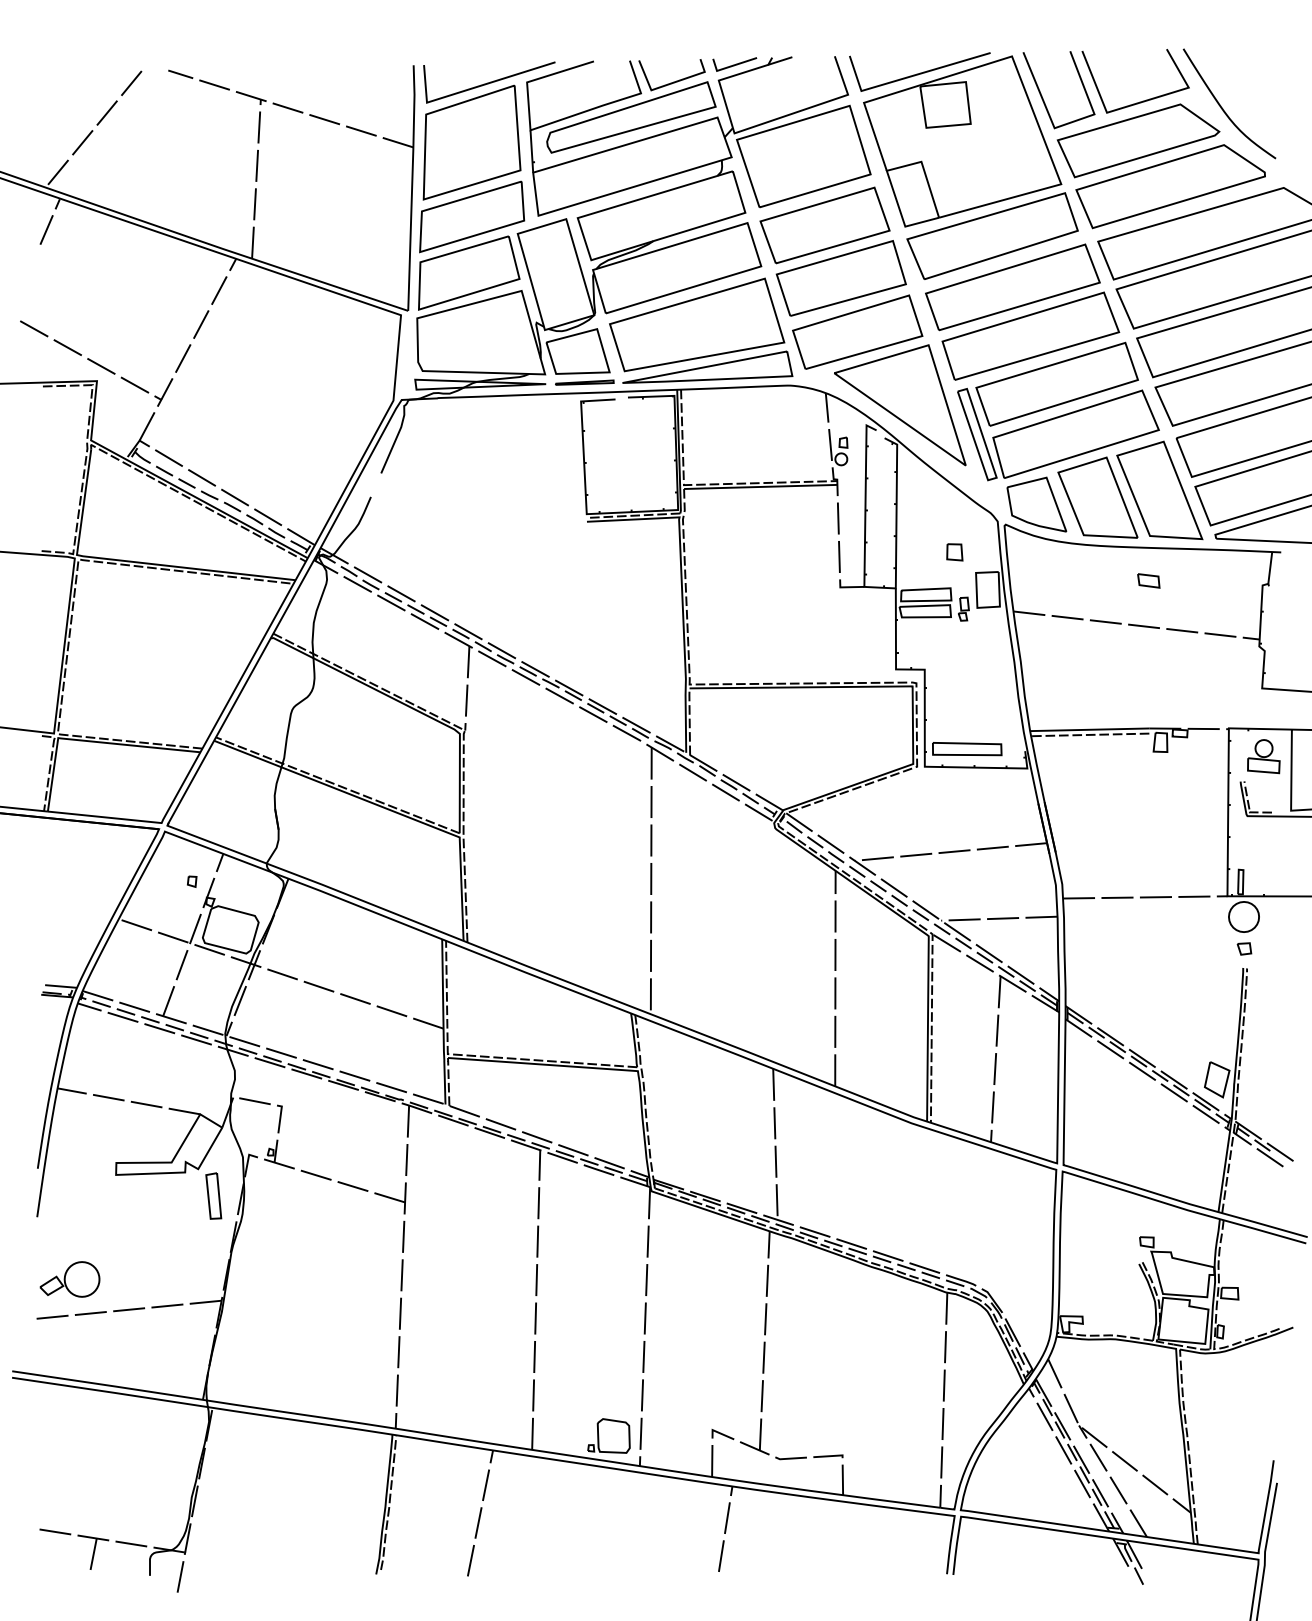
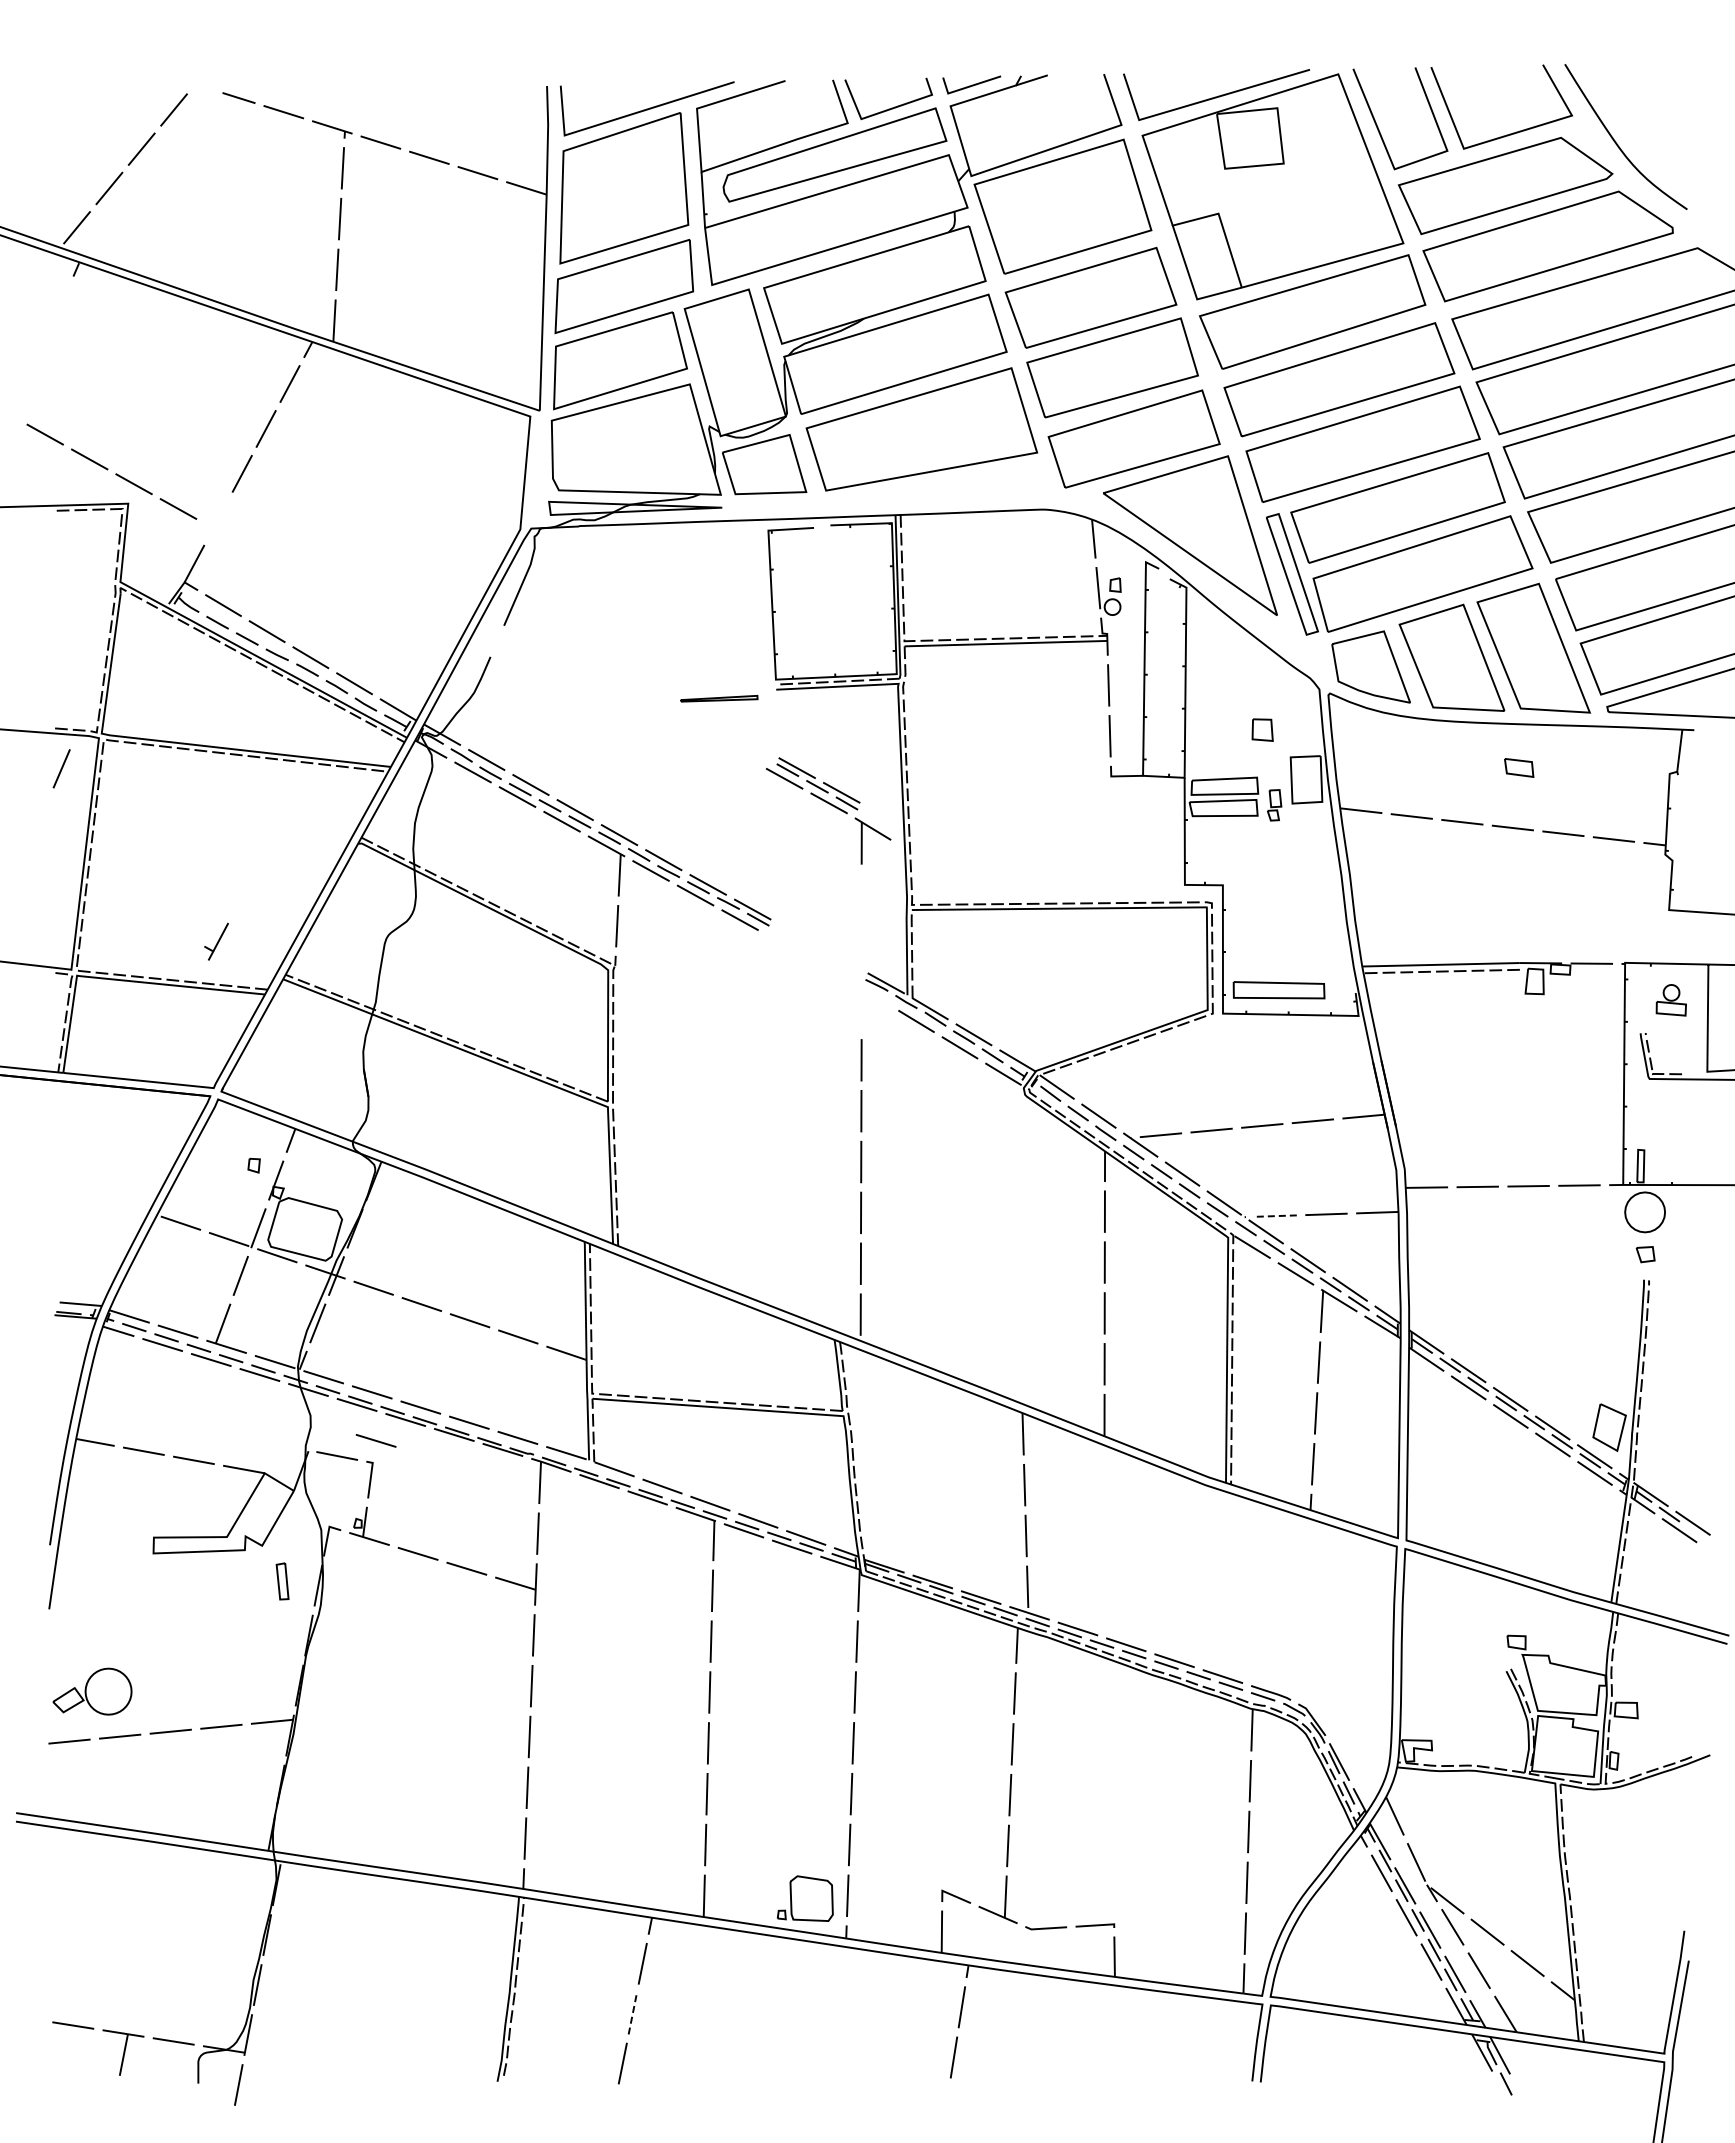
line: (46, 229) -> (61, 768), moved
part: (707, 366) -> (935, 484), removed
part: (584, 382) -> (719, 698), moved
part: (163, 392) -> (216, 941), moved
part: (626, 738) -> (828, 810), moved
part: (1263, 756) -> (1671, 1000), size x0.7
line: (964, 920) -> (1275, 1216), solid -> dashed
line: (283, 1089) -> (375, 1440), added
part: (213, 1196) -> (282, 1581), size x0.6
line: (478, 1522) -> (632, 2013), solid -> dashed

